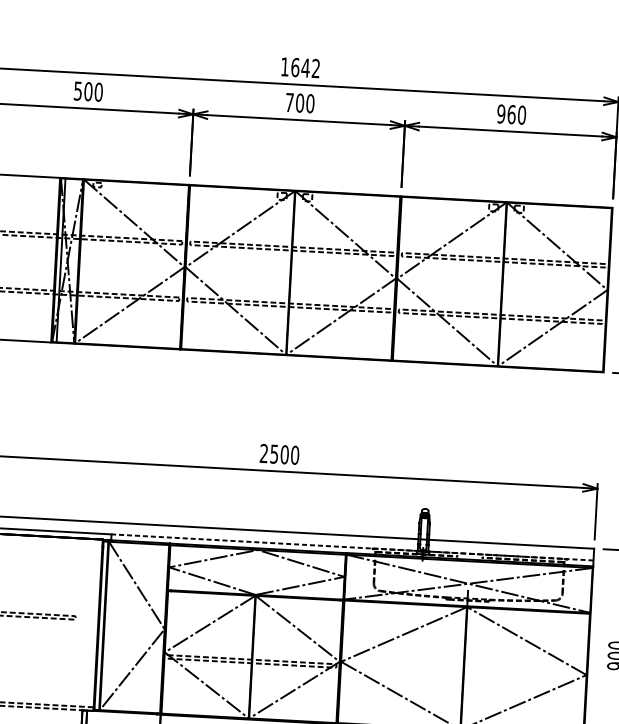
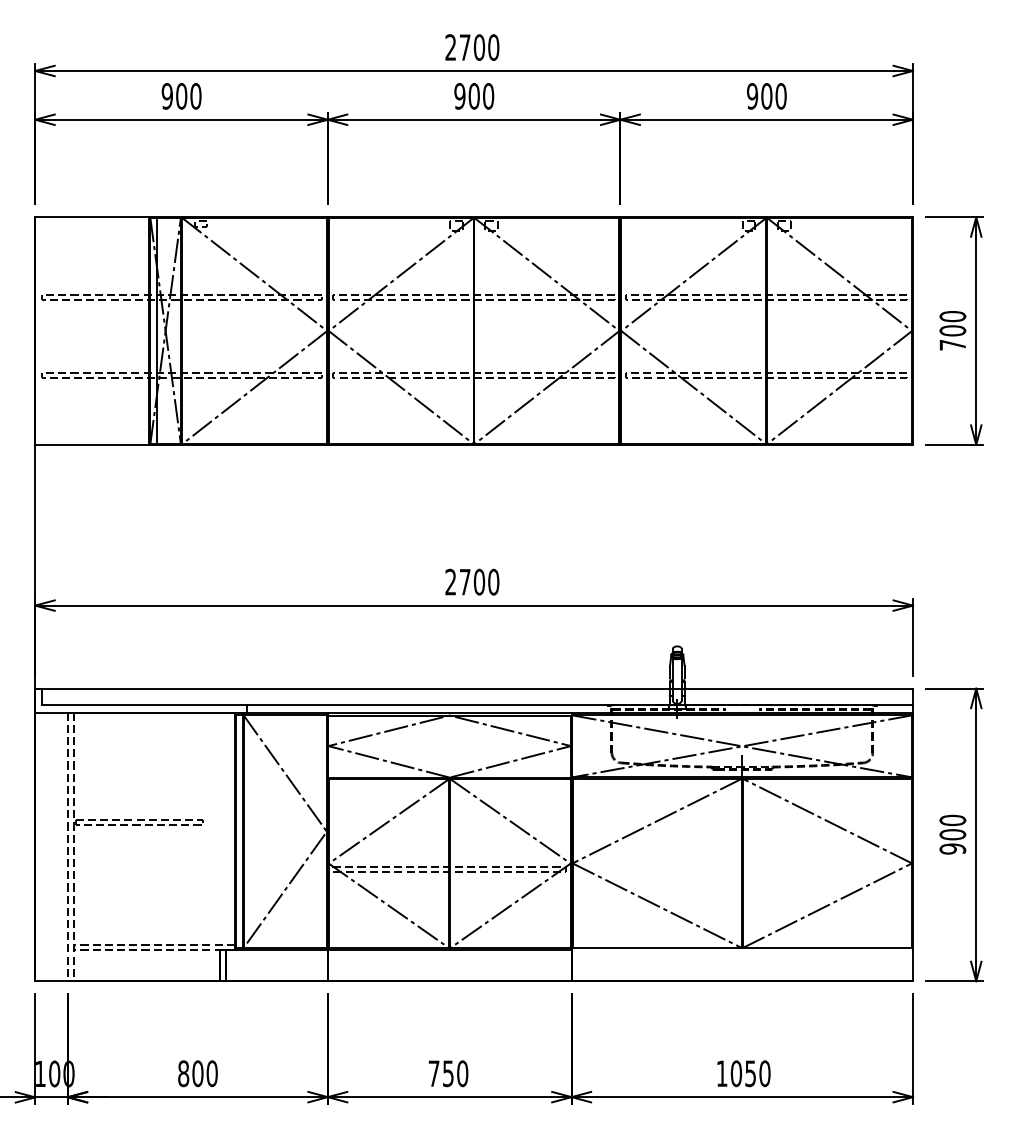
text: (300, 67) -> (472, 47), 1642 -> 2700
text: (77, 91) -> (166, 96), 500 -> 900
text: (289, 102) -> (459, 96), 700 -> 900
text: (511, 114) -> (766, 96), 960 -> 900
text: (273, 454) -> (464, 582), 2500 -> 2700
line: (352, 547) -> (579, 704), dashed -> solid

